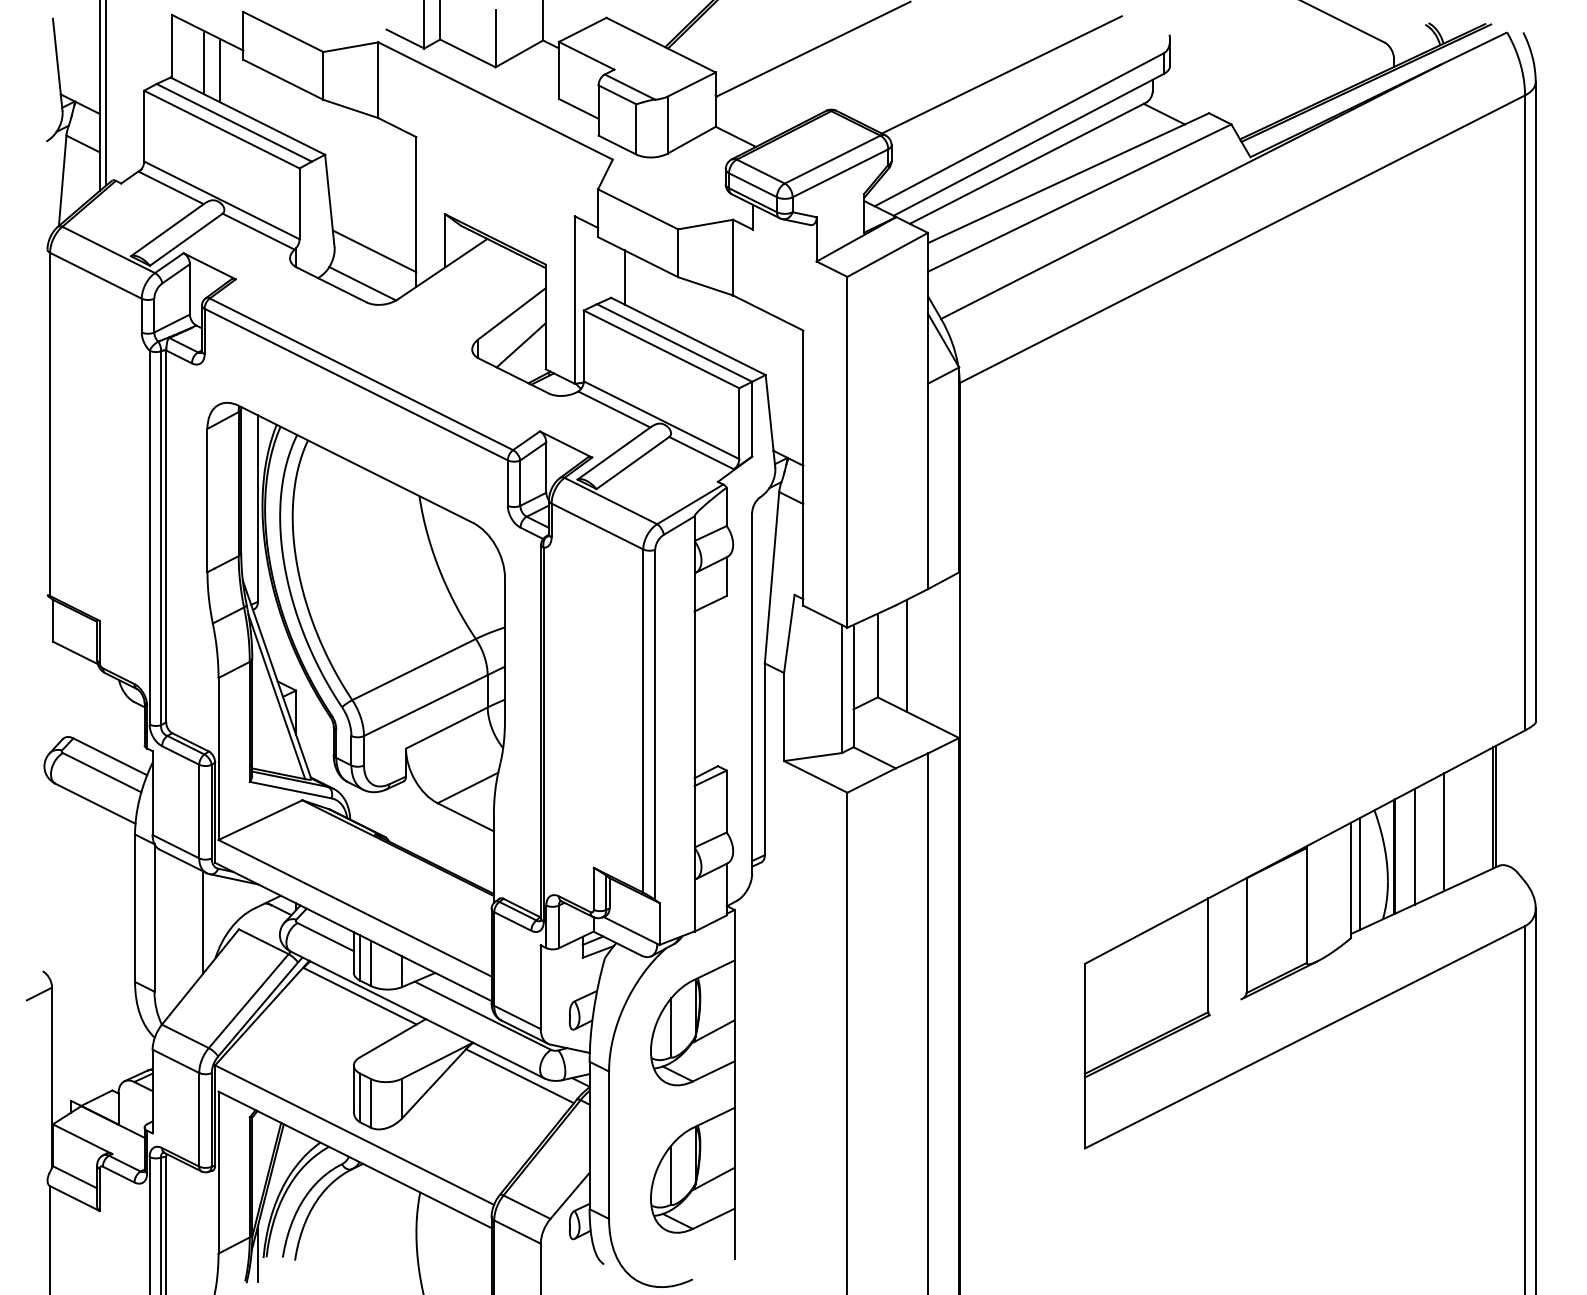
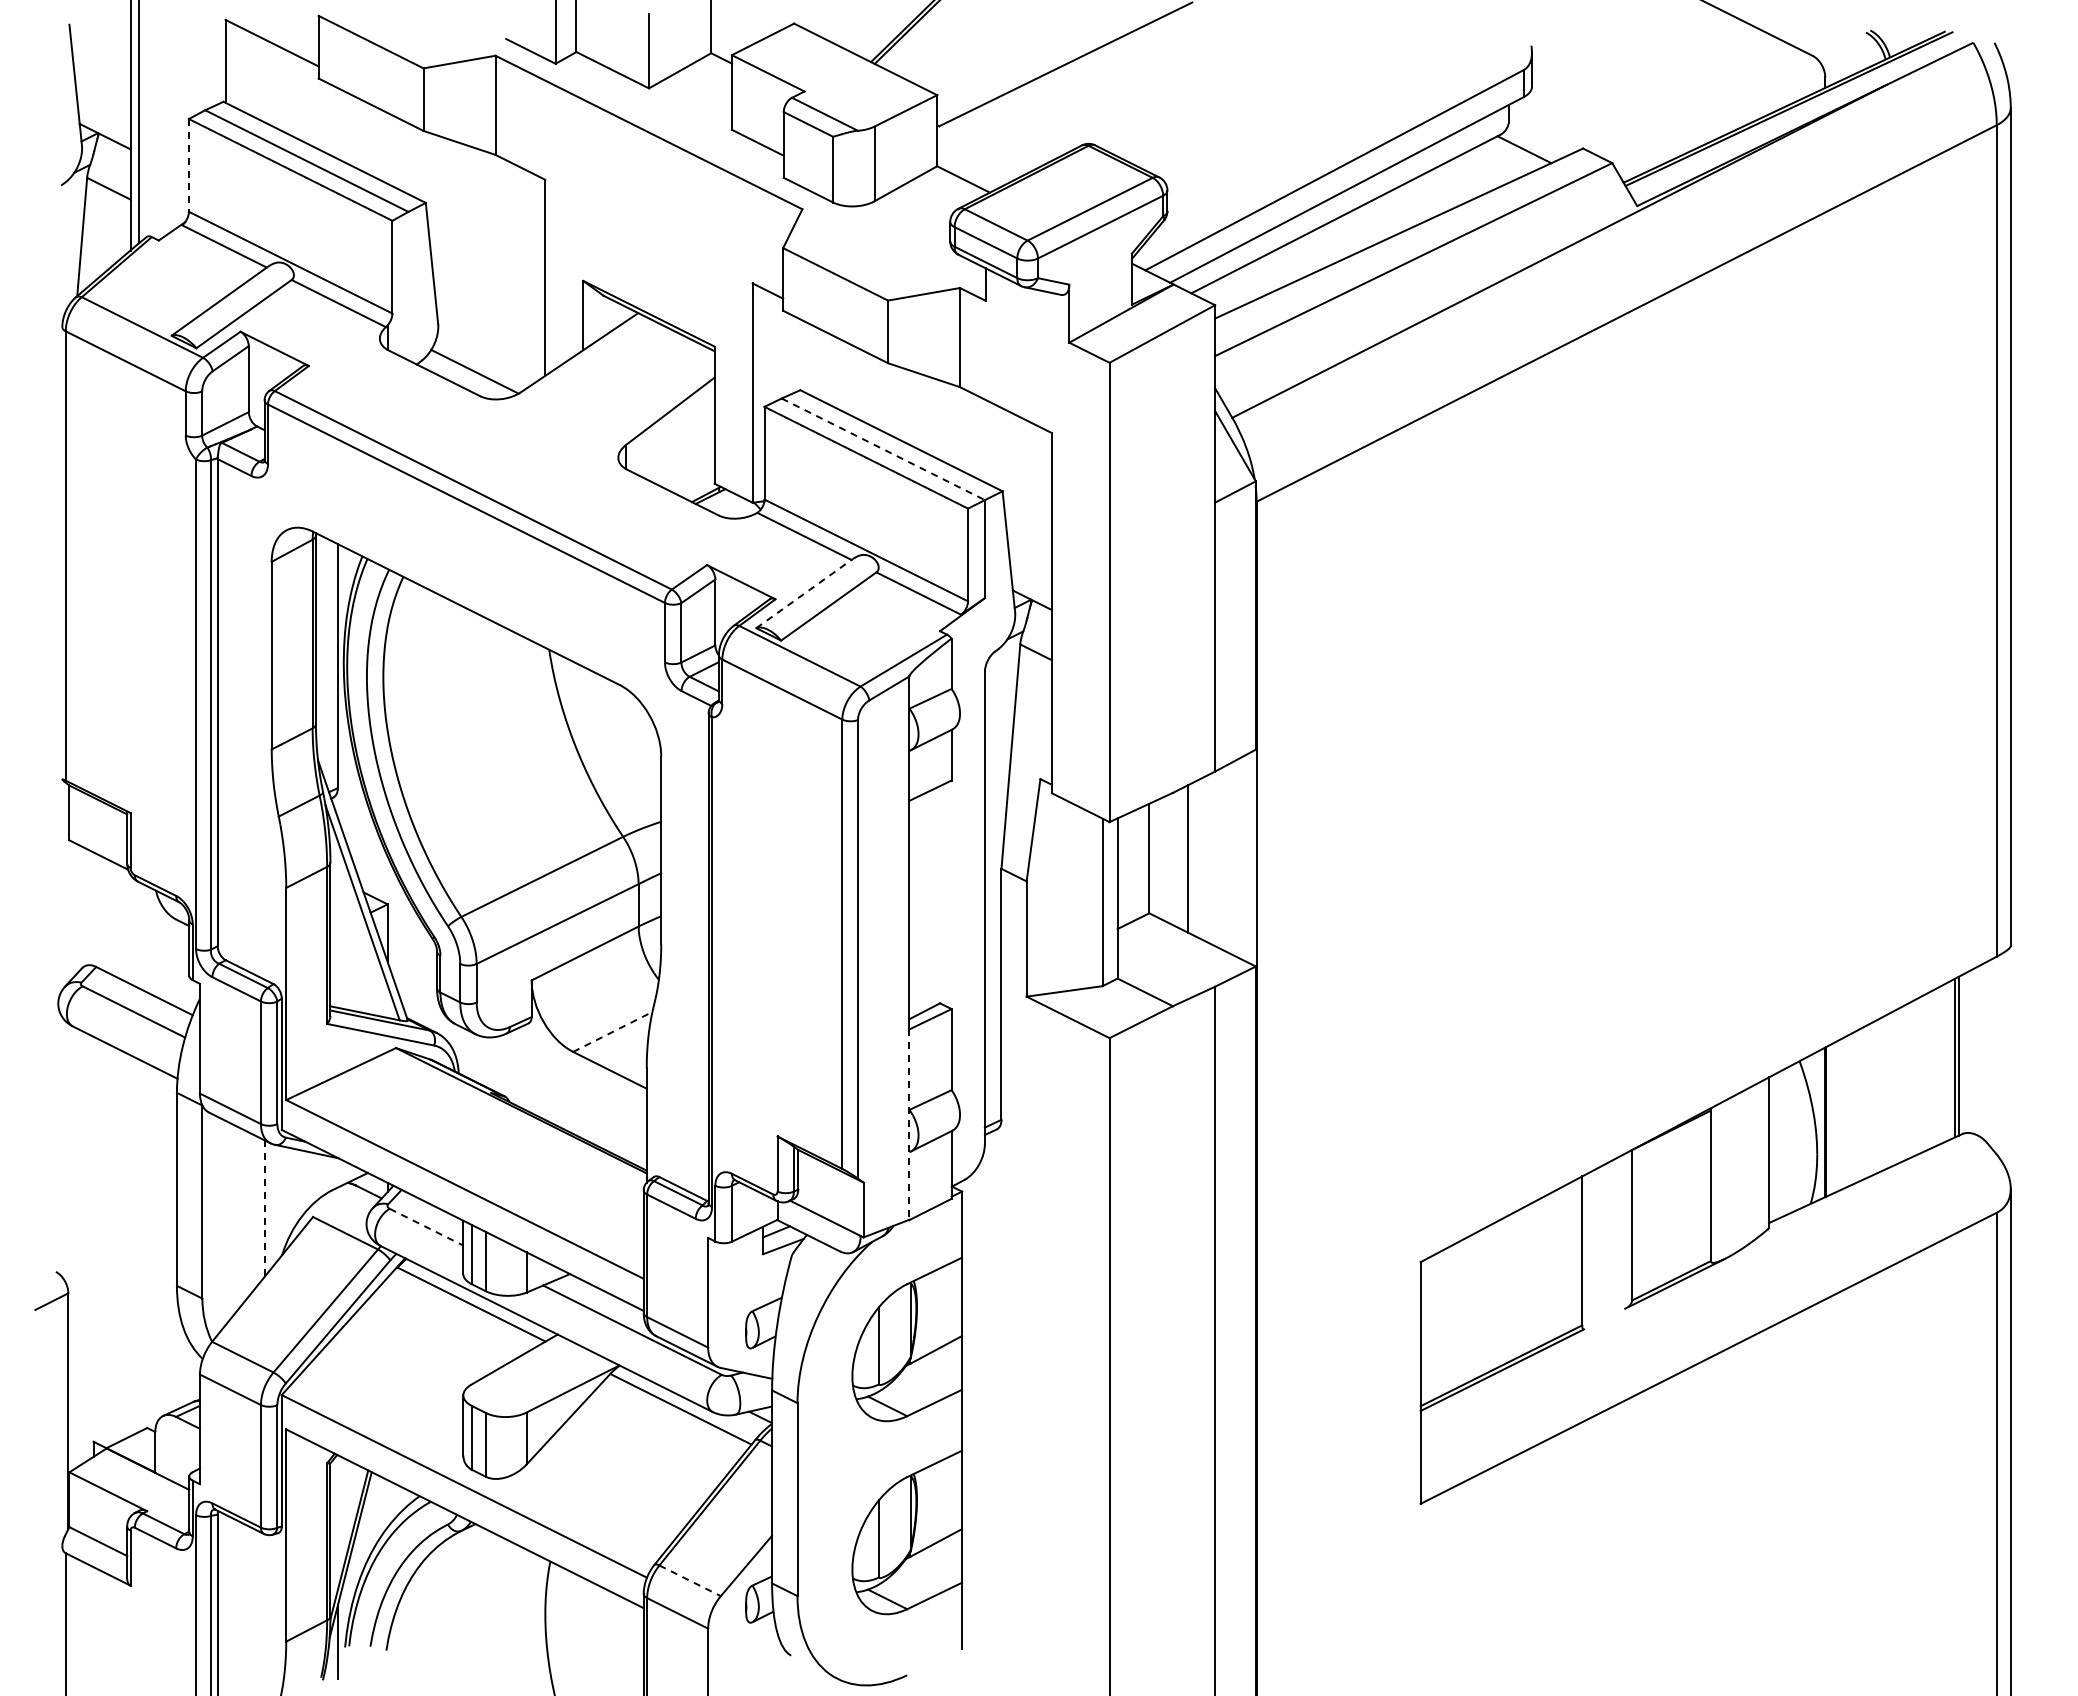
line: (203, 62) -> (266, 81), removed
line: (220, 70) -> (288, 92), removed
line: (1001, 75) -> (1311, 98), removed
line: (143, 126) -> (188, 165), solid -> dashed
line: (374, 251) -> (490, 329), removed
line: (625, 277) -> (818, 363), removed
line: (674, 343) -> (883, 449), solid -> dashed
line: (521, 345) -> (682, 452), removed
line: (613, 453) -> (803, 594), solid -> dashed
line: (468, 787) -> (613, 1031), solid -> dashed
line: (1444, 831) -> (1891, 1089), removed
line: (1414, 846) -> (1852, 1108), removed
line: (694, 859) -> (909, 1125), solid -> dashed
line: (1359, 873) -> (1780, 1144), removed
line: (202, 922) -> (265, 1208), solid -> dashed
line: (326, 937) -> (427, 1227), solid -> dashed
line: (527, 1207) -> (690, 1581), solid -> dashed

